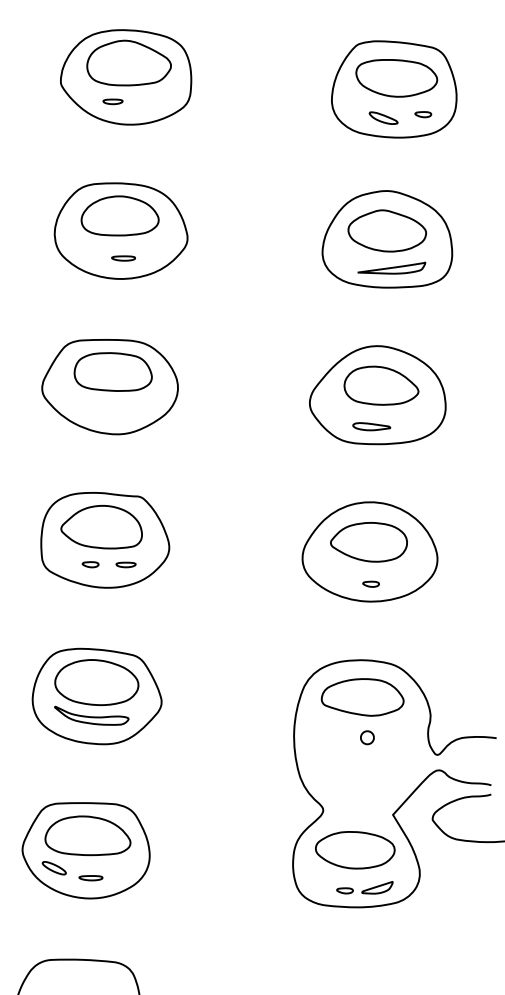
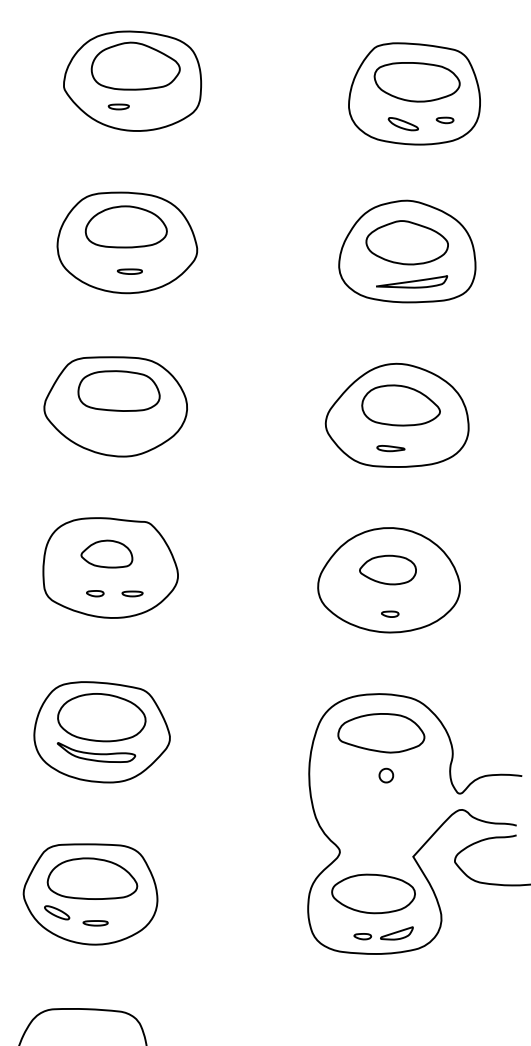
part: (371, 426) -> (390, 448), size x0.7
part: (101, 526) -> (106, 553), size x0.6
part: (368, 541) -> (387, 569), size x0.7

